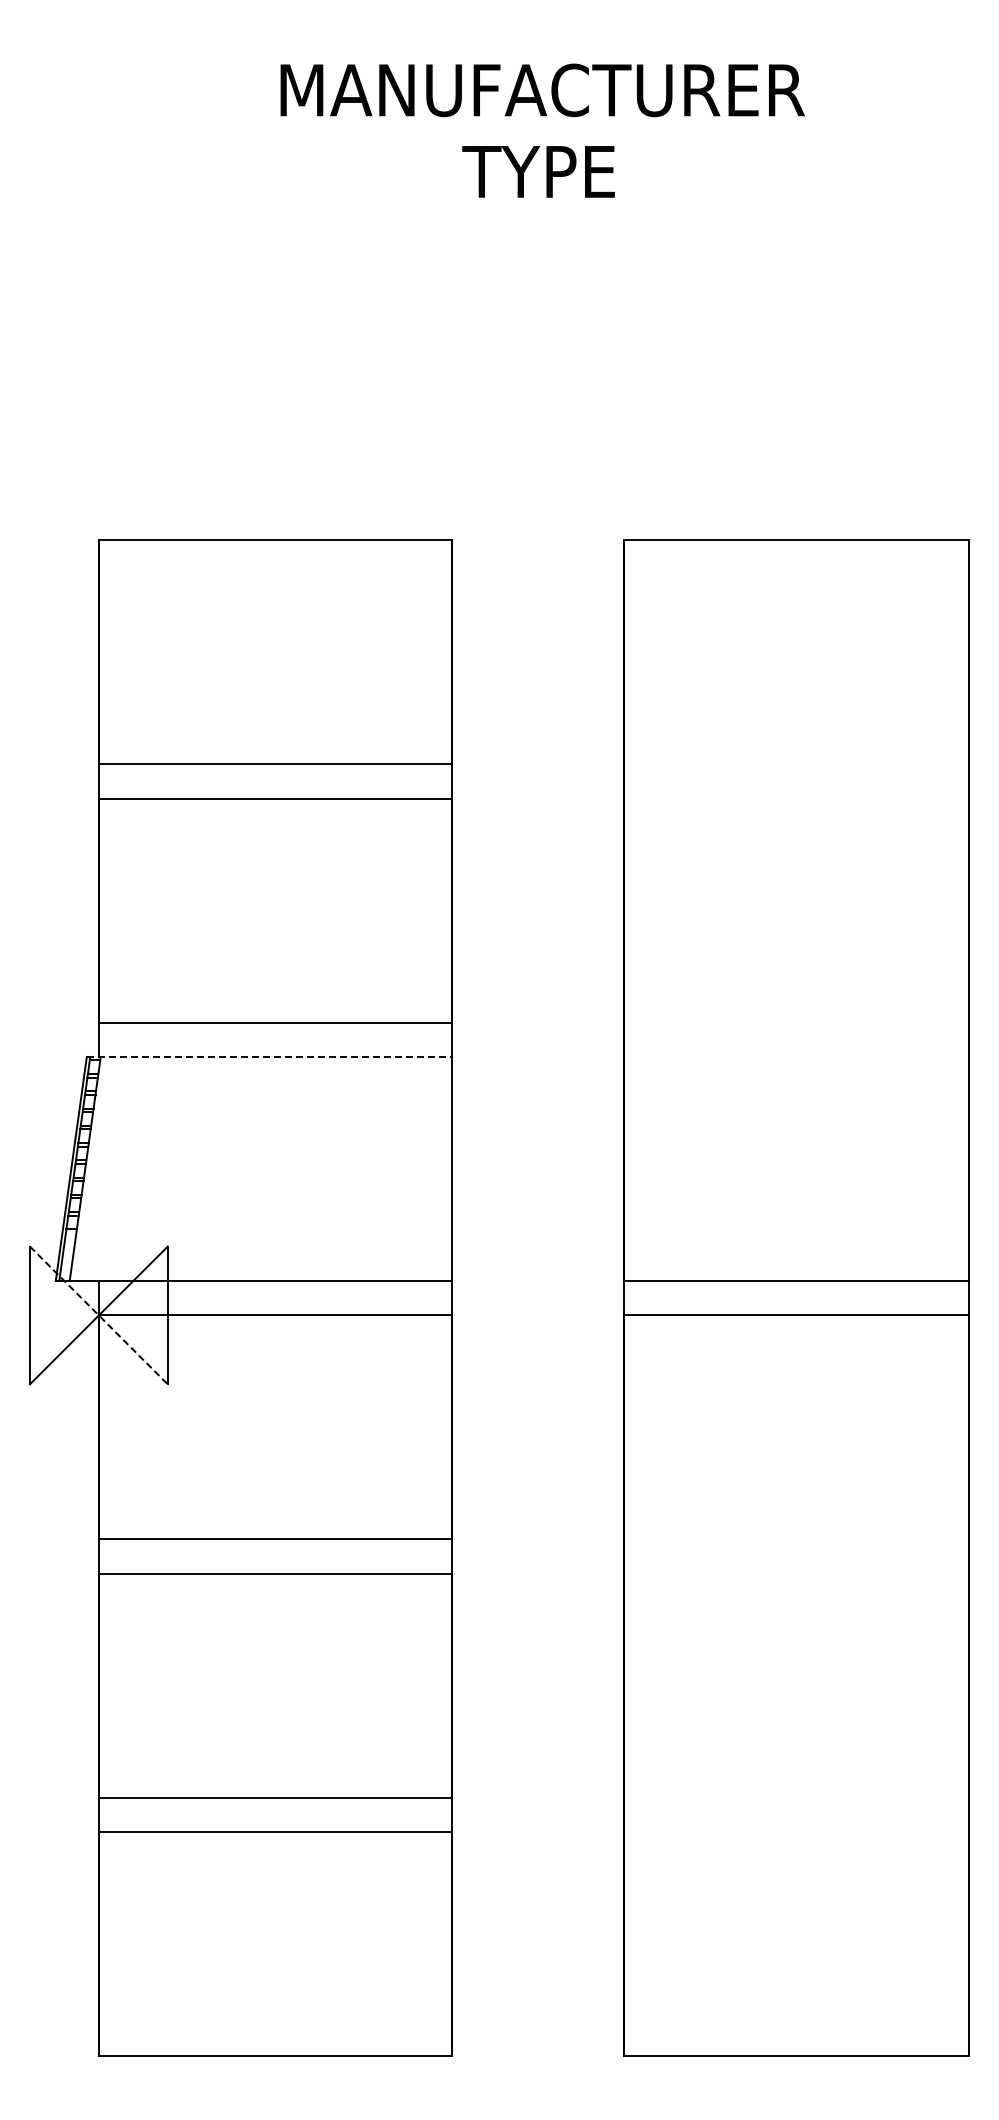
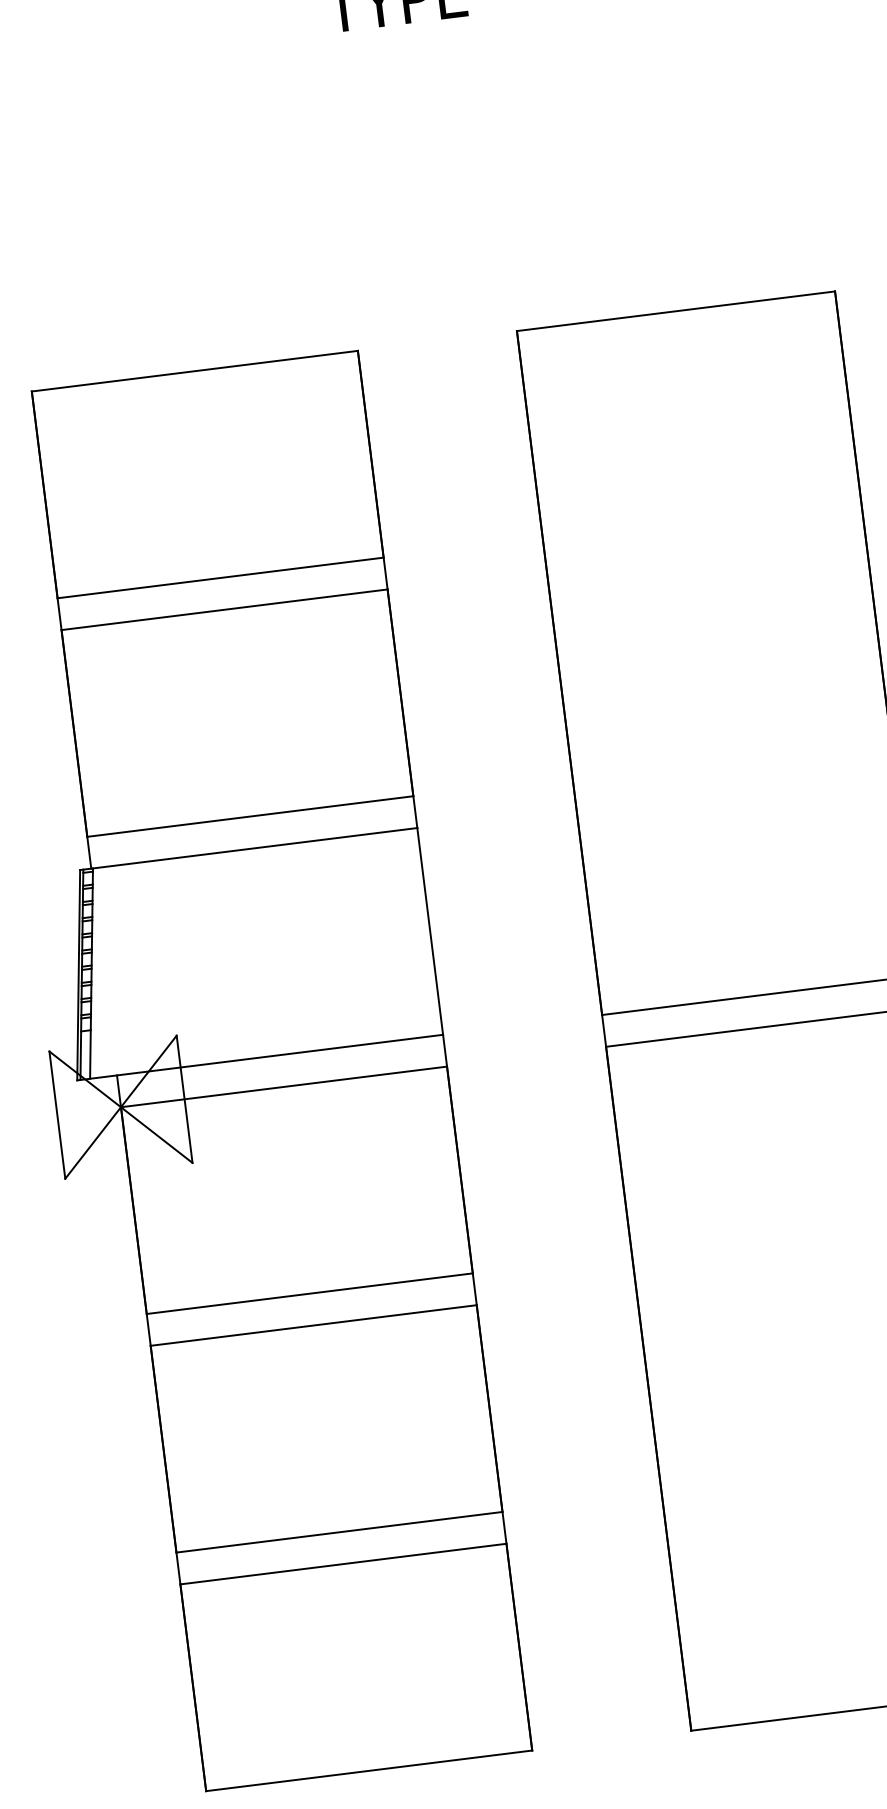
line: (269, 1057) -> (248, 849), dashed -> solid
line: (99, 1315) -> (121, 1107), dashed -> solid

